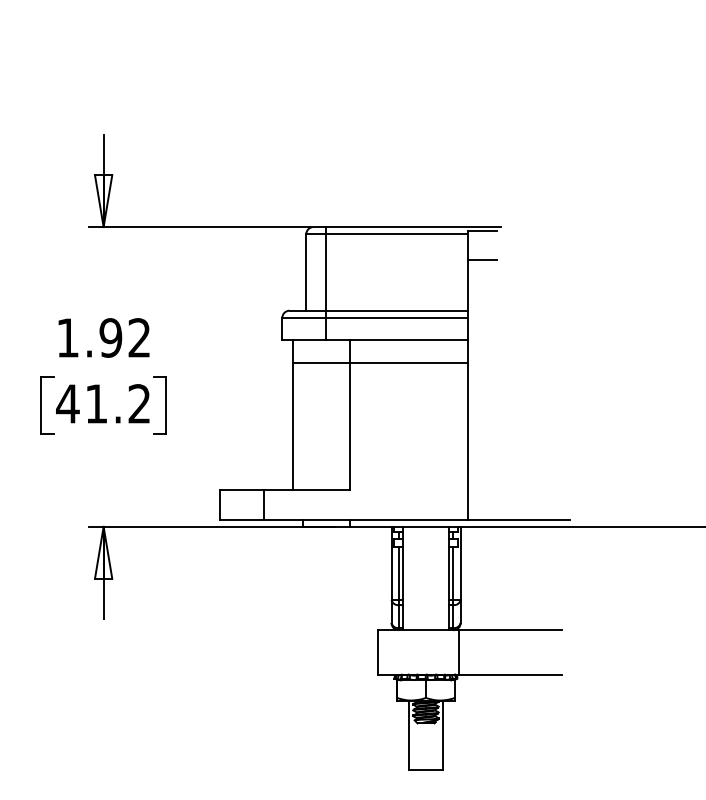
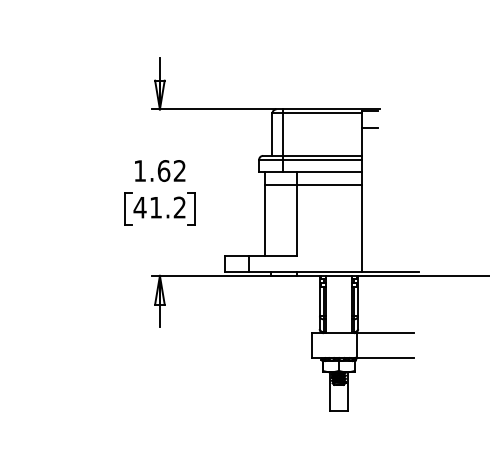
text: (110, 337) -> (163, 170), 1.92 -> 1.62

